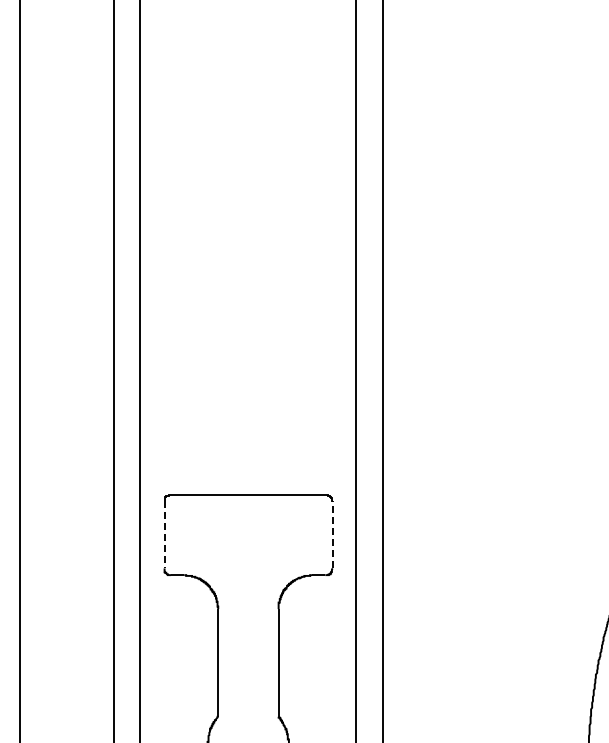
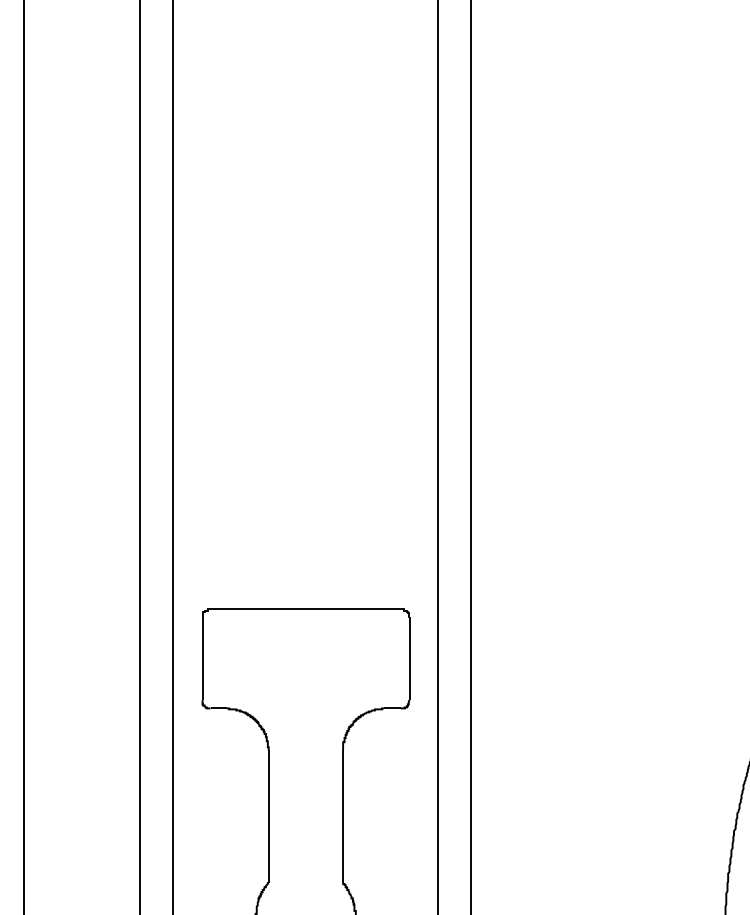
line: (164, 534) -> (202, 658), dashed -> solid
line: (332, 534) -> (409, 658), dashed -> solid

